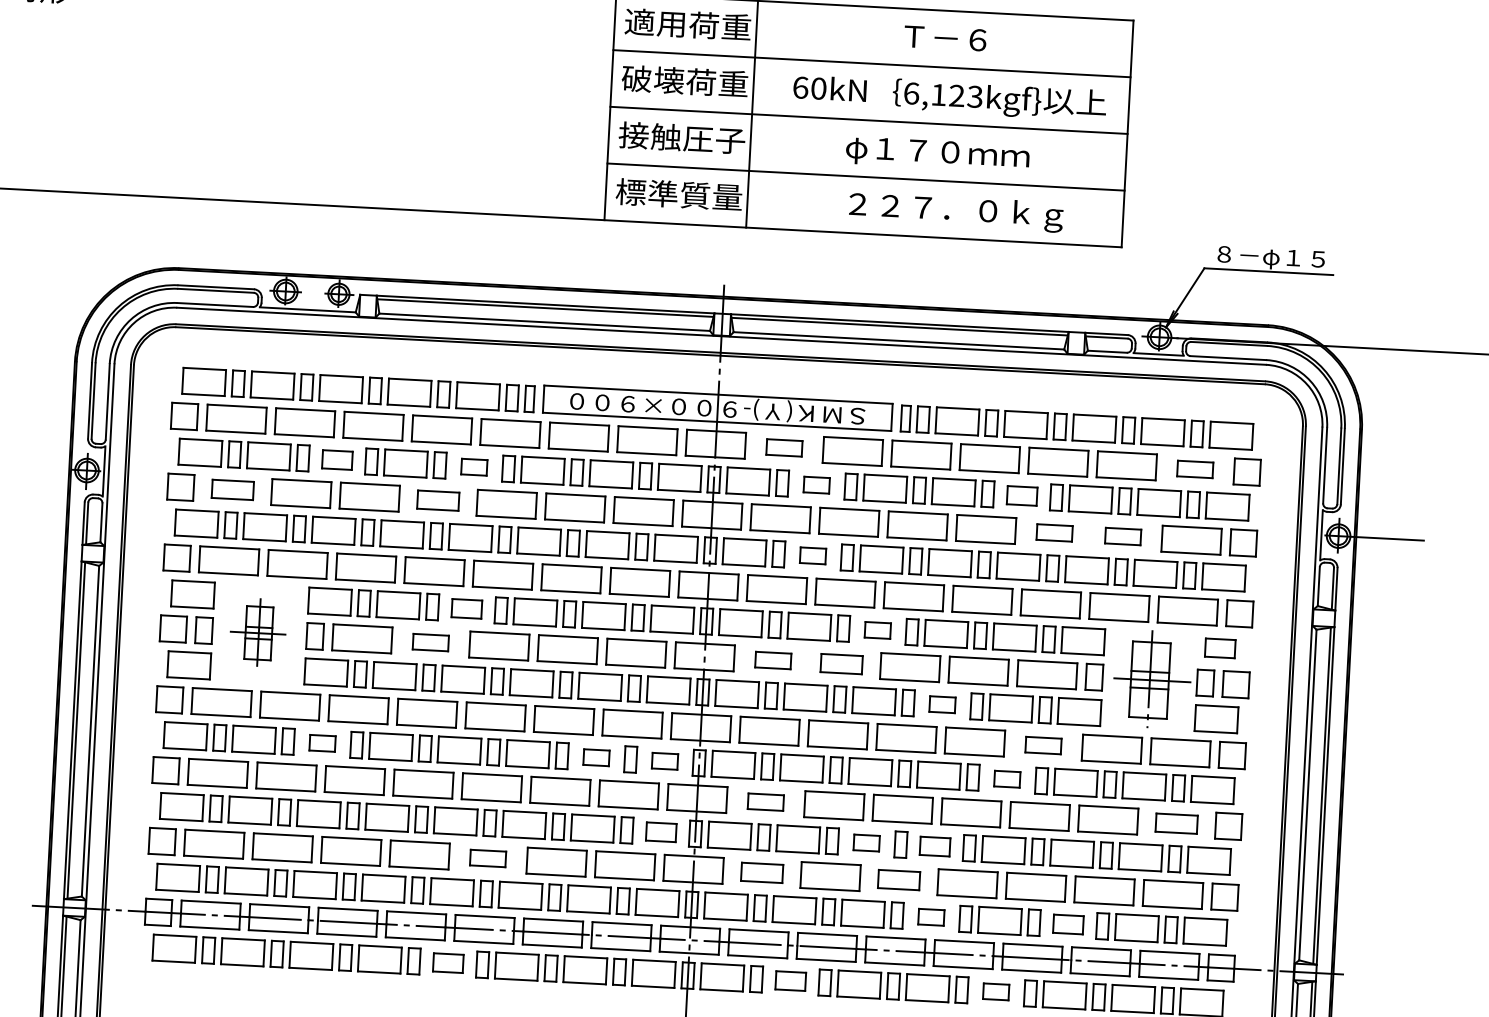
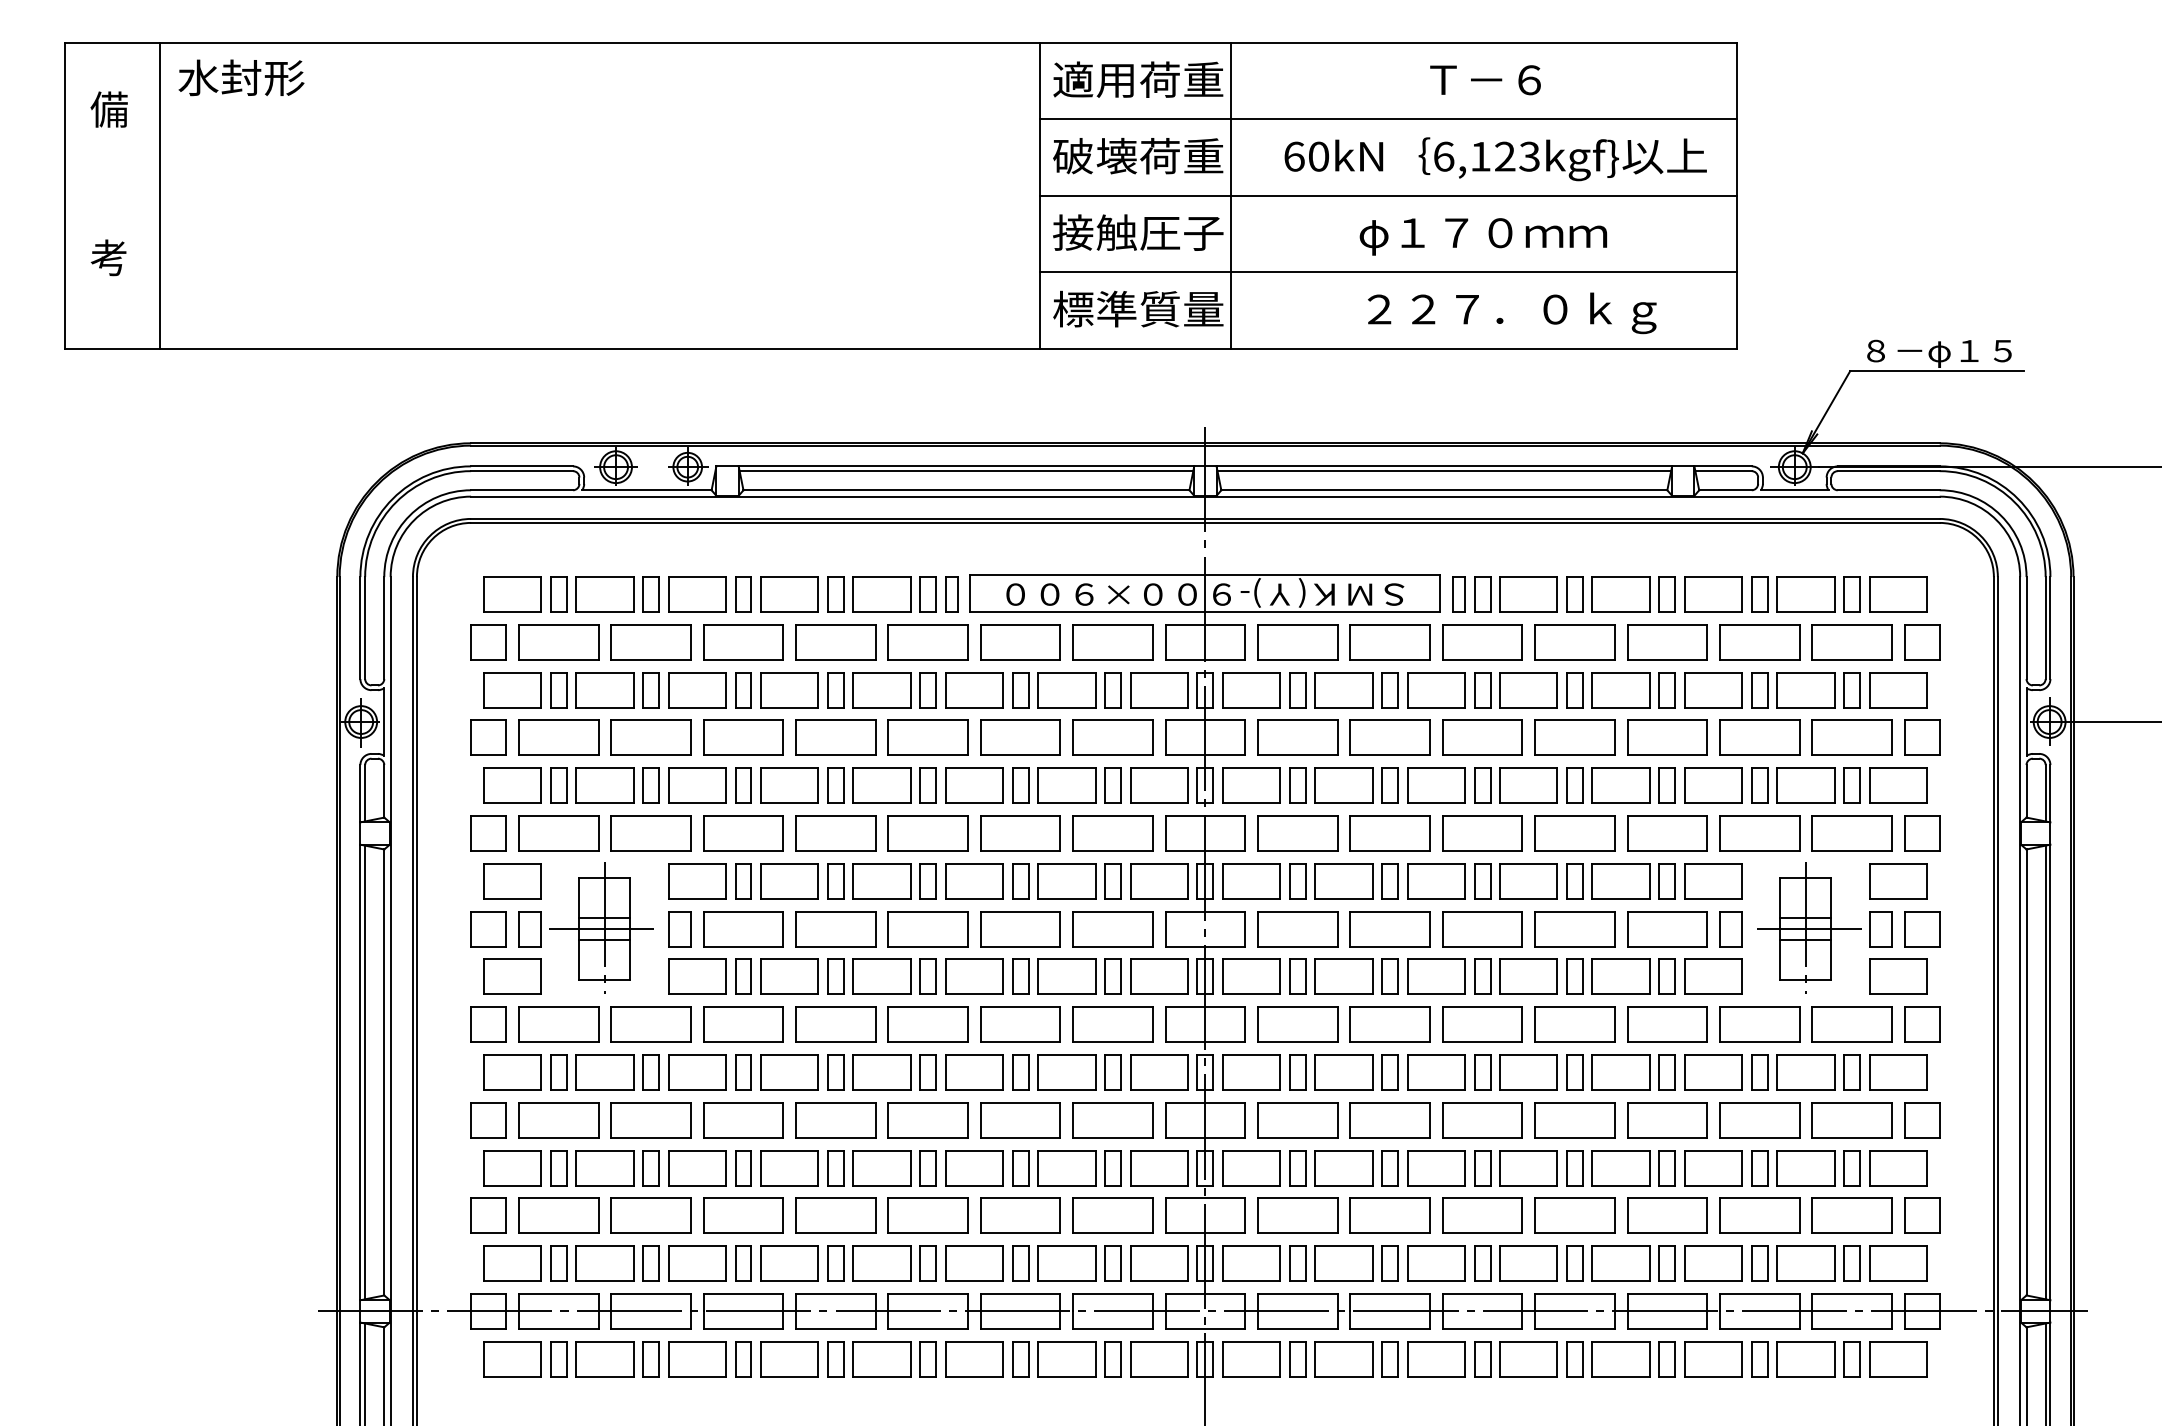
part: (784, 447) -> (1297, 642), size x1.67
part: (337, 460) -> (697, 690), size x1.43
part: (473, 467) -> (881, 690), size x1.67
part: (1194, 469) -> (1851, 642), size x1.67
part: (816, 485) -> (1343, 690), size x1.67
part: (232, 489) -> (558, 737), size x1.43
part: (1021, 496) -> (1620, 690), size x1.43
part: (437, 500) -> (835, 737), size x1.43
part: (1054, 532) -> (1667, 737), size x1.67
part: (1122, 536) -> (1759, 737), size x1.67
part: (812, 555) -> (1343, 785), size x1.67
part: (466, 608) -> (881, 881), size x1.43
part: (877, 630) -> (1436, 881), size x1.67
part: (257, 632) -> (601, 927), size x1.43
part: (430, 642) -> (835, 929), size x1.67
part: (1220, 648) -> (1898, 881), size x1.43
part: (773, 660) -> (1297, 929), size x1.67
part: (841, 664) -> (1389, 929), size x1.43
part: (942, 704) -> (1528, 976), size x1.67
part: (322, 743) -> (697, 1072), size x1.67
part: (1043, 745) -> (1667, 1024), size x1.67
part: (596, 757) -> (1066, 1072), size x1.67
part: (665, 761) -> (1159, 1072), size x1.67
part: (1006, 779) -> (1620, 1072), size x1.67
part: (765, 802) -> (1297, 1120), size x1.67
part: (1176, 823) -> (1851, 1120), size x1.43
part: (661, 832) -> (1159, 1168), size x1.43
part: (866, 843) -> (1436, 1168), size x1.67
part: (934, 846) -> (1528, 1168), size x1.43
part: (487, 858) -> (927, 1215), size x1.67
part: (761, 872) -> (1297, 1215), size x1.43
part: (899, 879) -> (1482, 1215), size x1.43
part: (931, 917) -> (1528, 1263), size x1.67
part: (1068, 924) -> (1713, 1263), size x1.43
part: (447, 963) -> (881, 1359), size x1.43
part: (790, 981) -> (1343, 1359), size x1.43
part: (995, 992) -> (1620, 1359), size x1.67

